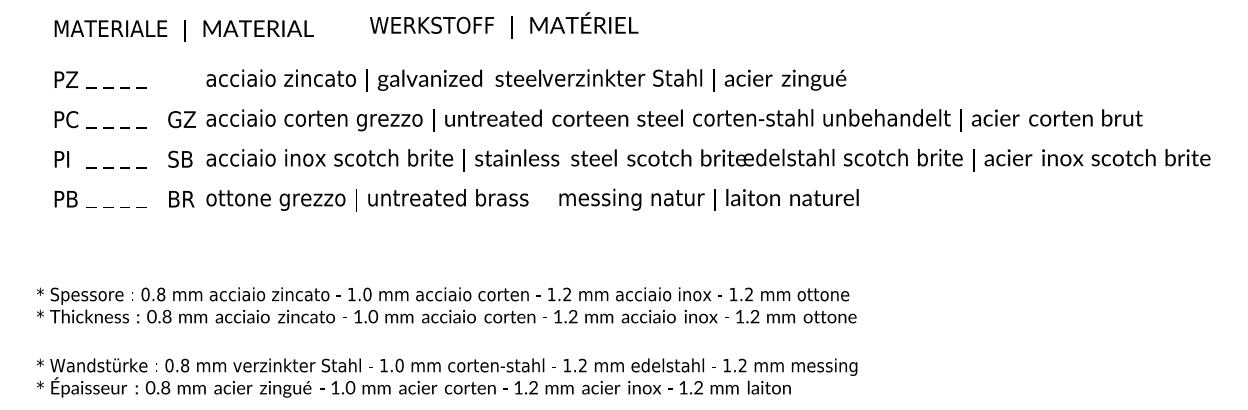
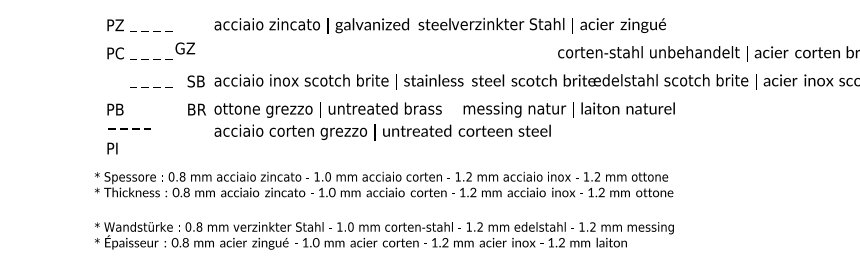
text: (181, 119) -> (184, 48), moved
text: (444, 120) -> (382, 132), moved
text: (61, 159) -> (112, 148), moved
text: (116, 207) -> (129, 128), moved

